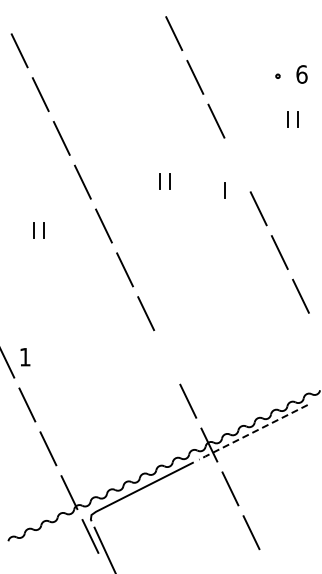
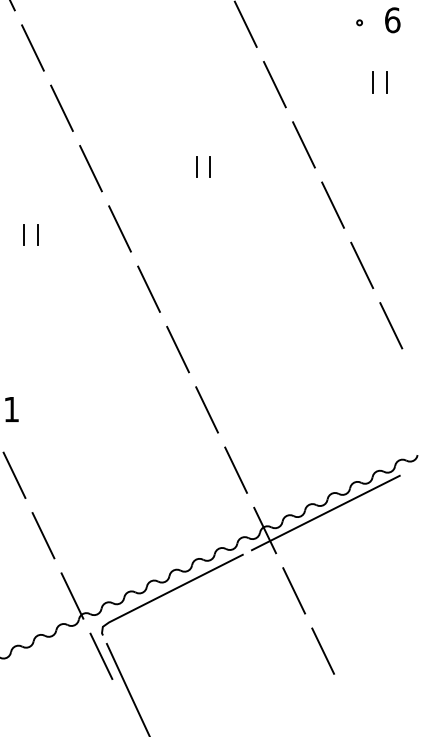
line: (237, 164) -> (303, 144), added
line: (224, 190) -> (285, 180), removed
line: (167, 357) -> (207, 409), added
line: (252, 432) -> (324, 513), dashed -> solid

